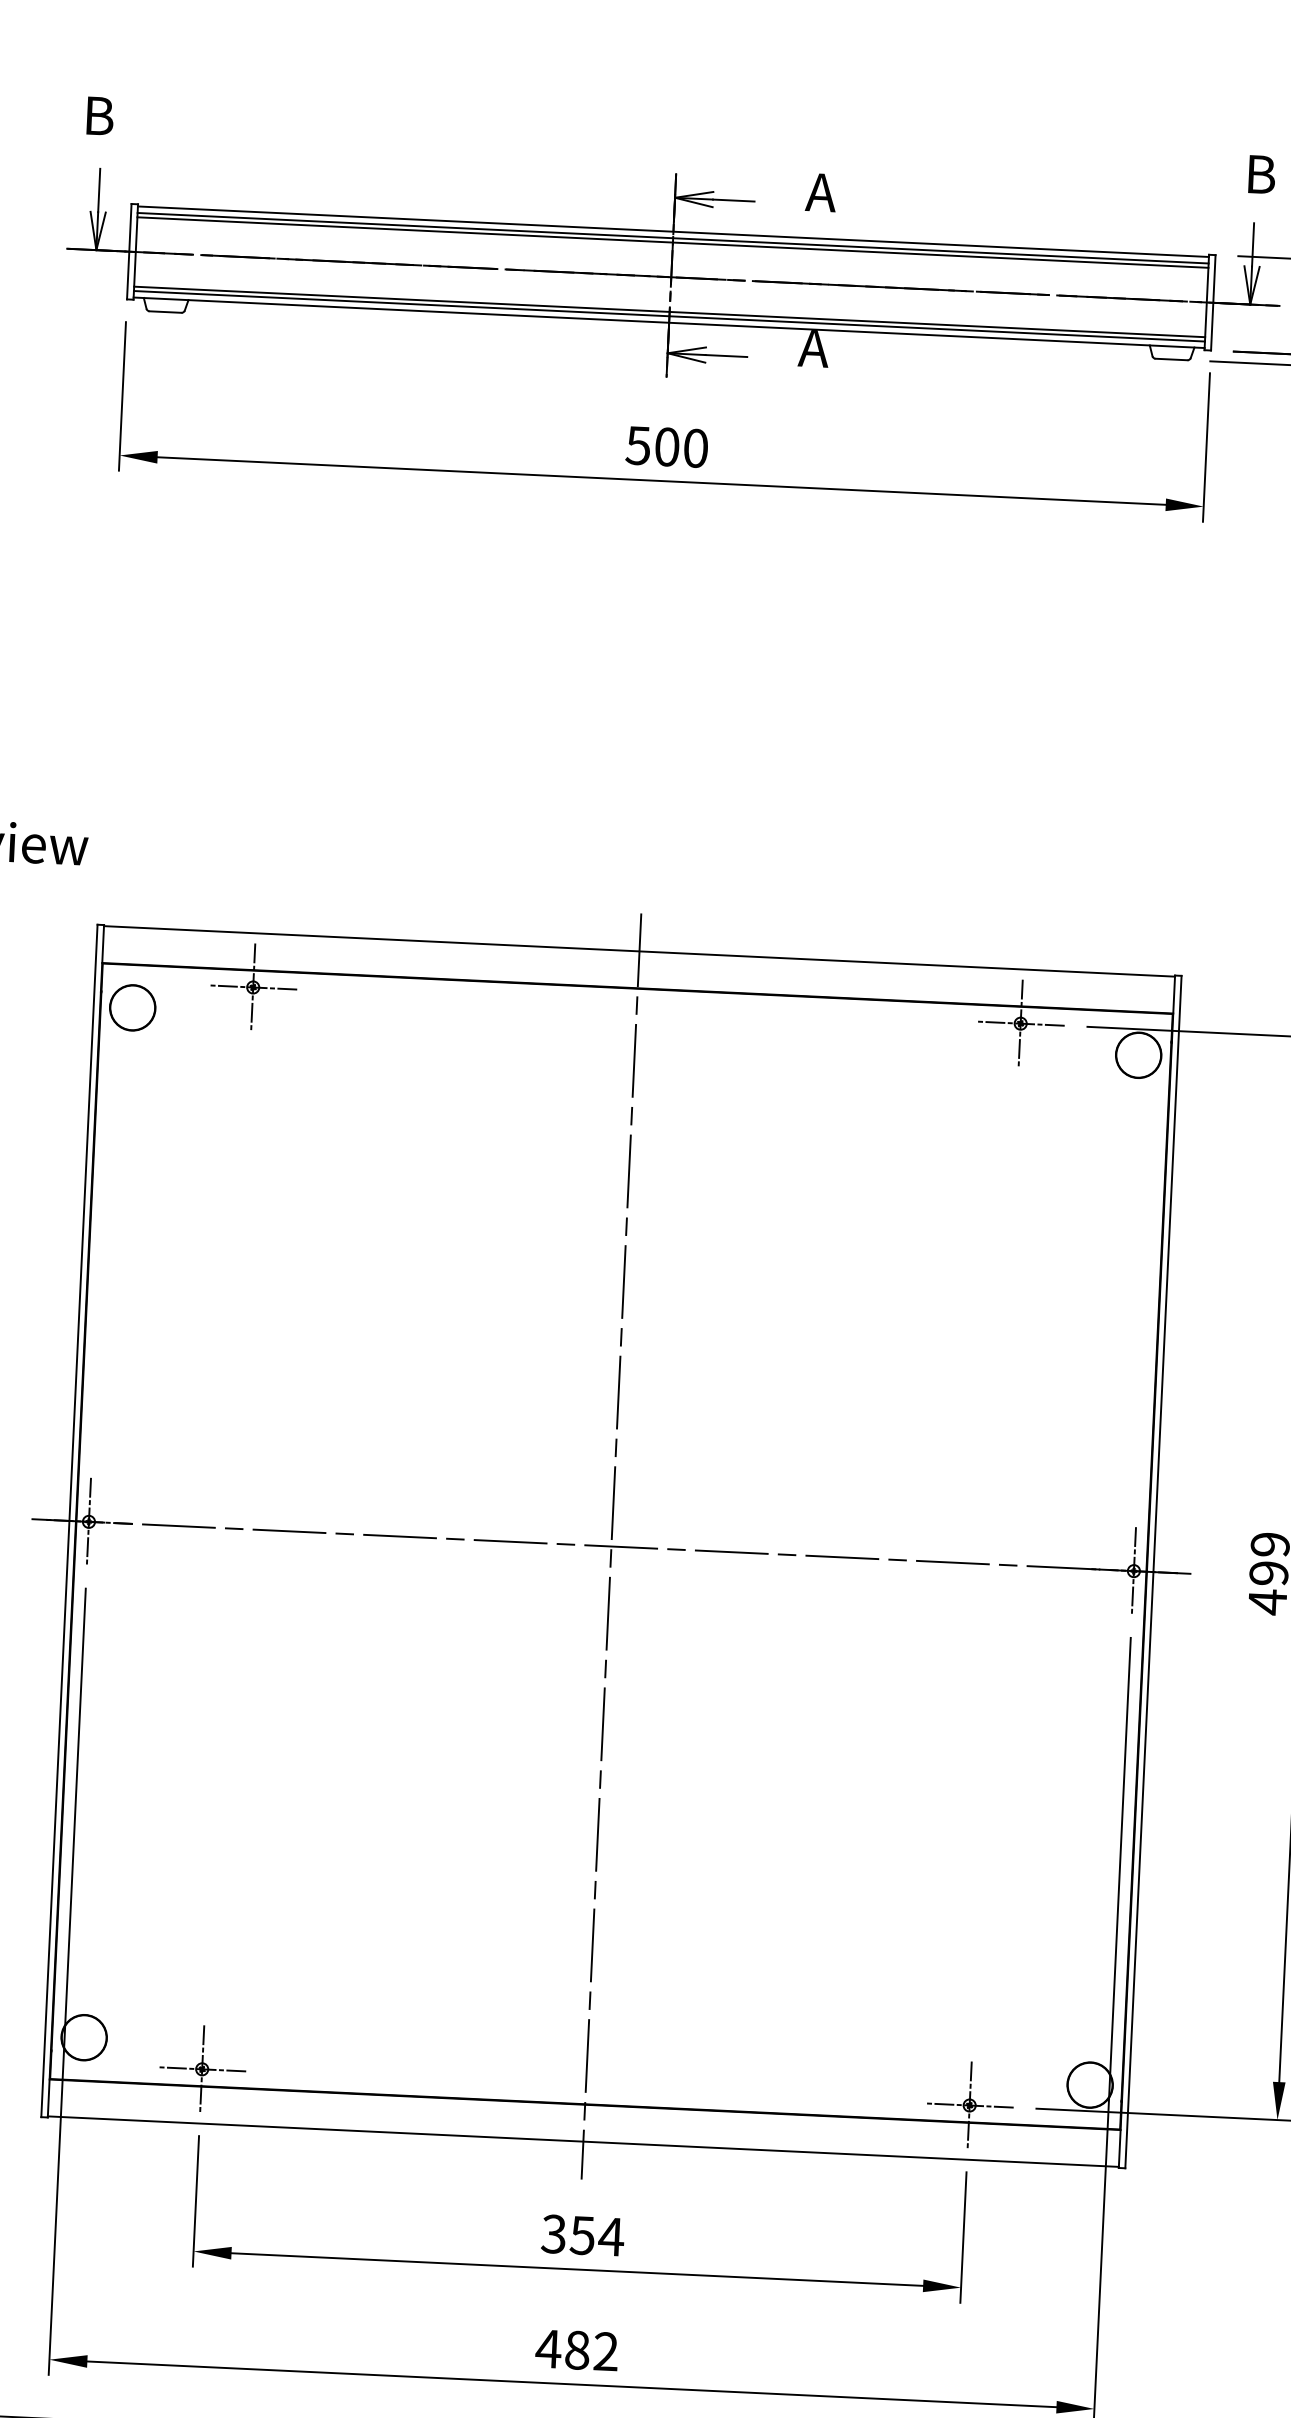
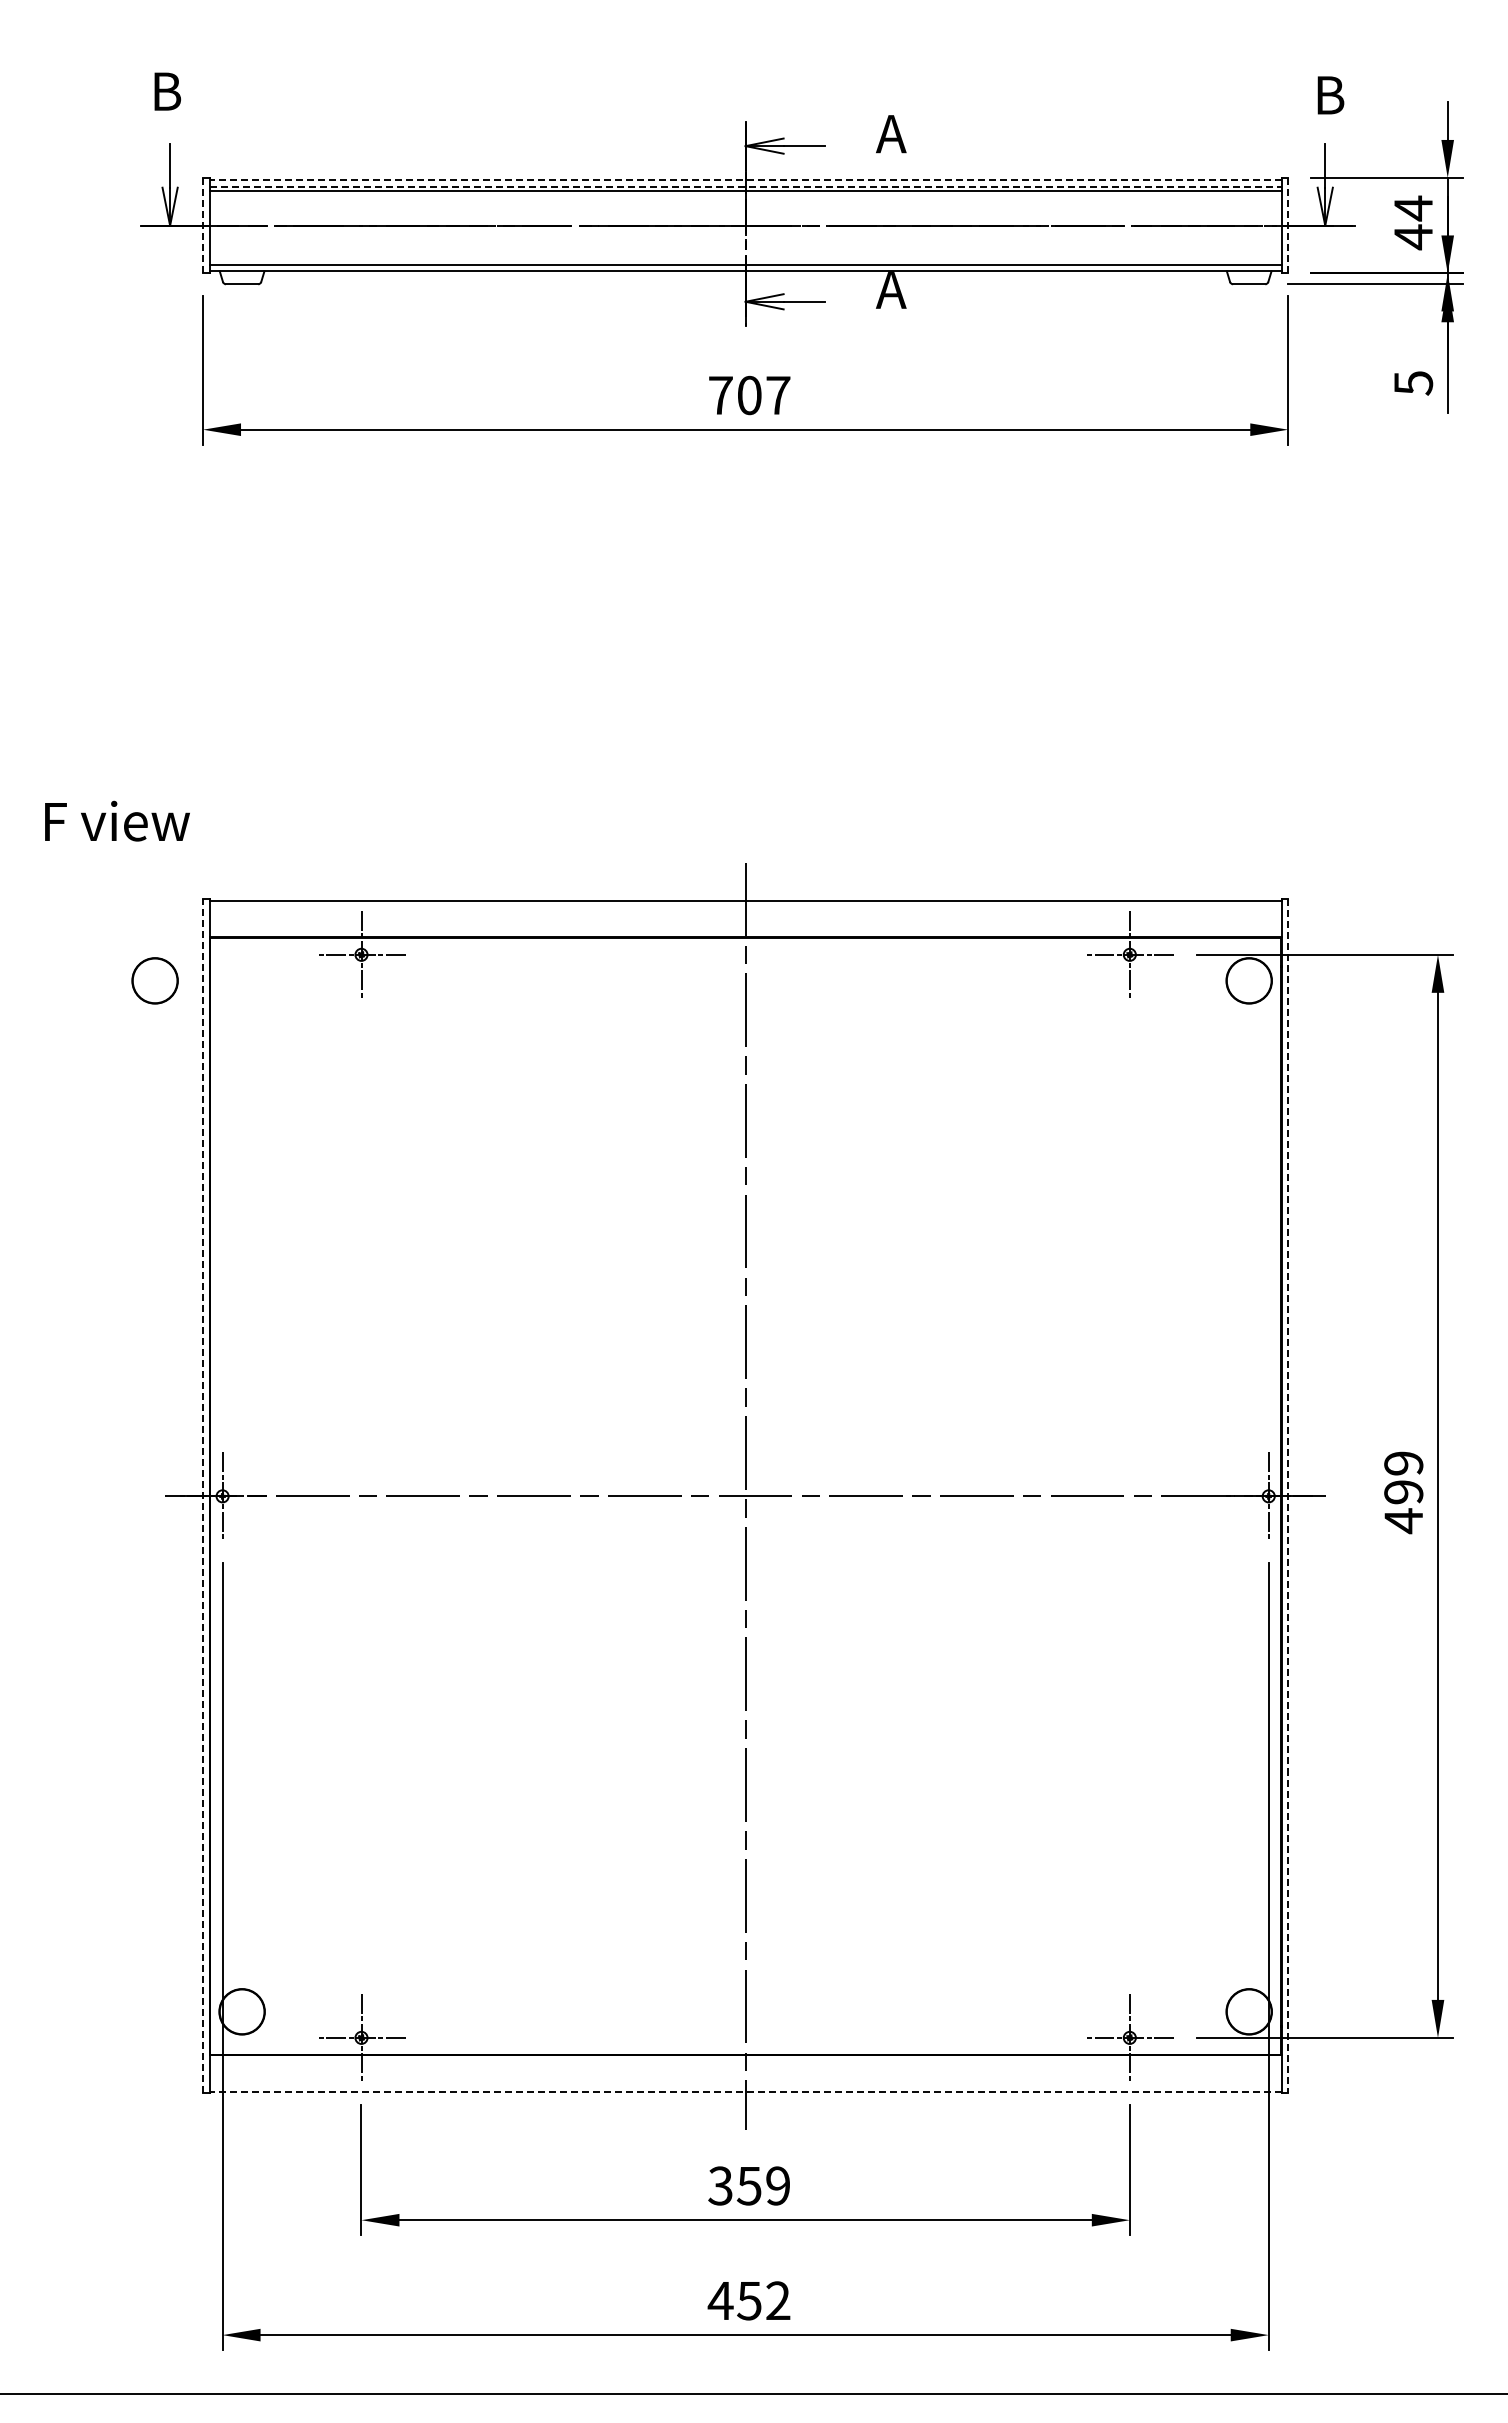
line: (673, 232) -> (745, 180), solid -> dashed
line: (673, 238) -> (746, 186), solid -> dashed
line: (129, 251) -> (203, 225), solid -> dashed
line: (1213, 302) -> (1288, 225), solid -> dashed
line: (669, 312) -> (745, 260), removed
text: (667, 447) -> (749, 395), 500 -> 707
circle: (132, 1007) -> (154, 980), moved
line: (69, 1521) -> (203, 1496), solid -> dashed
line: (1153, 1572) -> (1288, 1496), solid -> dashed
line: (583, 2141) -> (745, 2092), solid -> dashed
text: (611, 2236) -> (778, 2185), 354 -> 359
text: (577, 2349) -> (749, 2300), 482 -> 452

